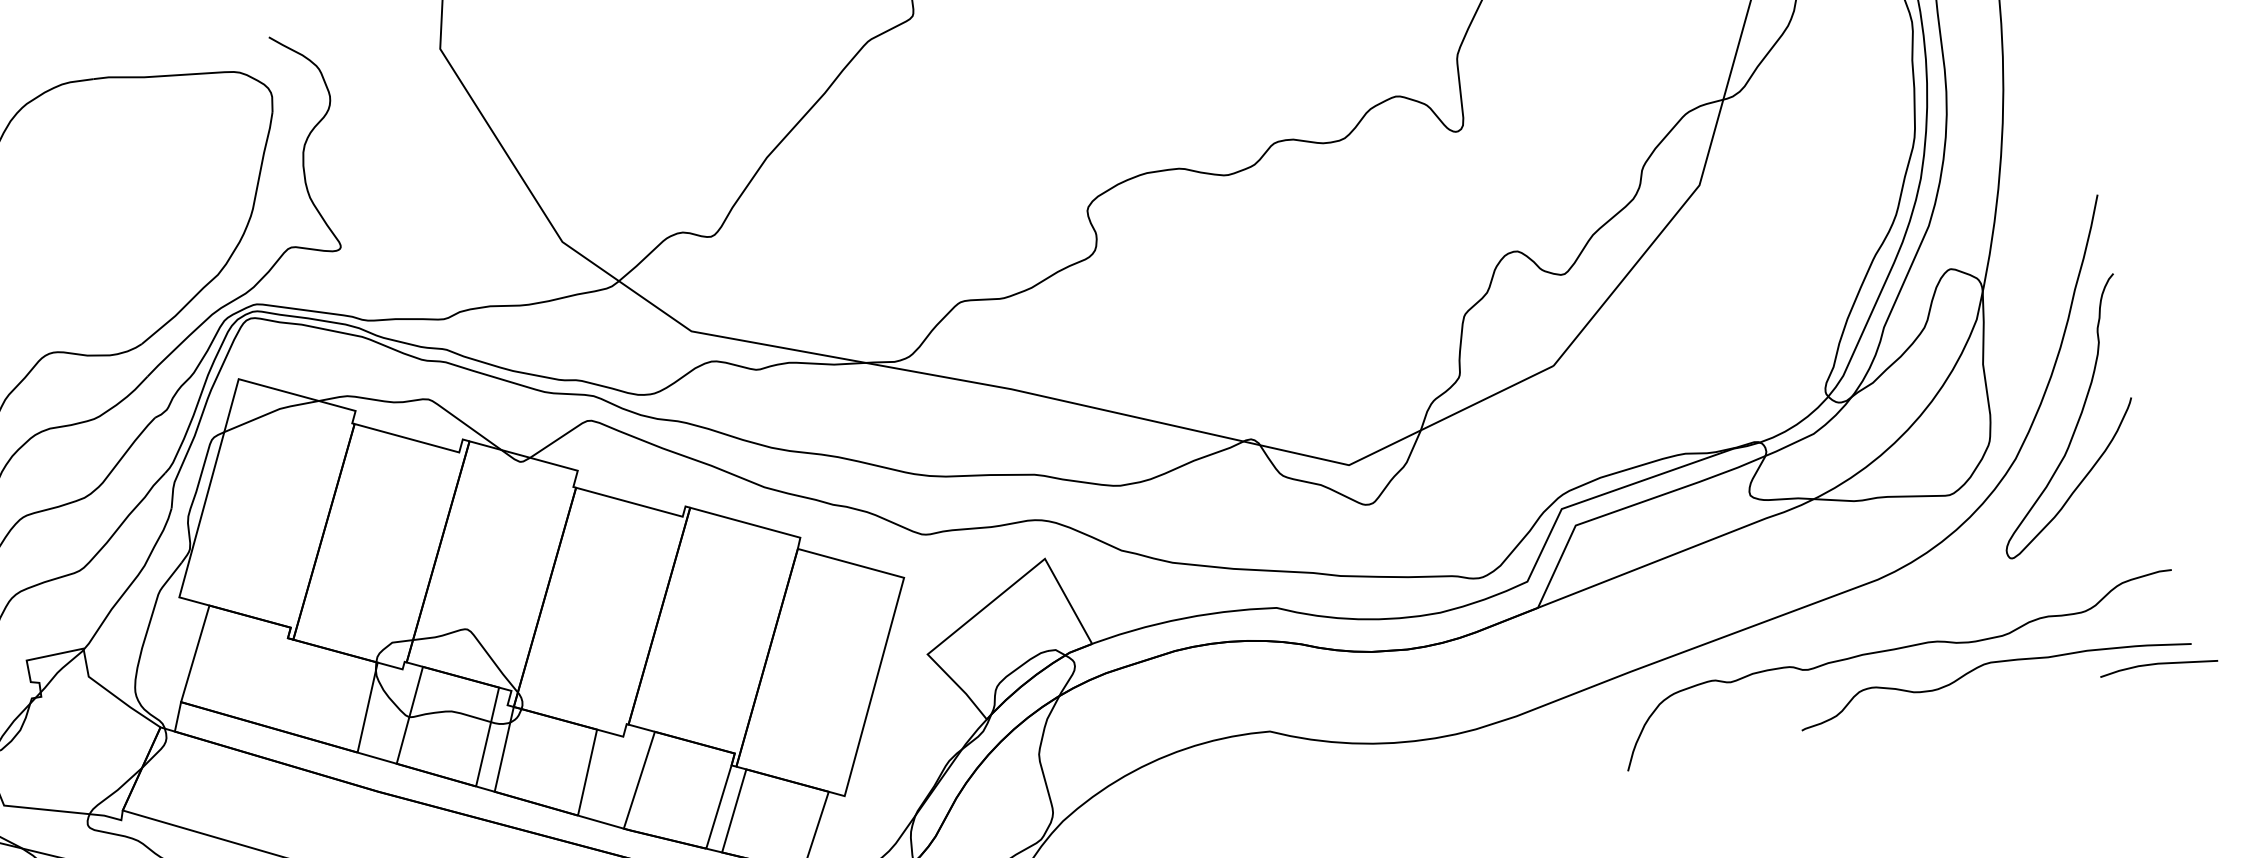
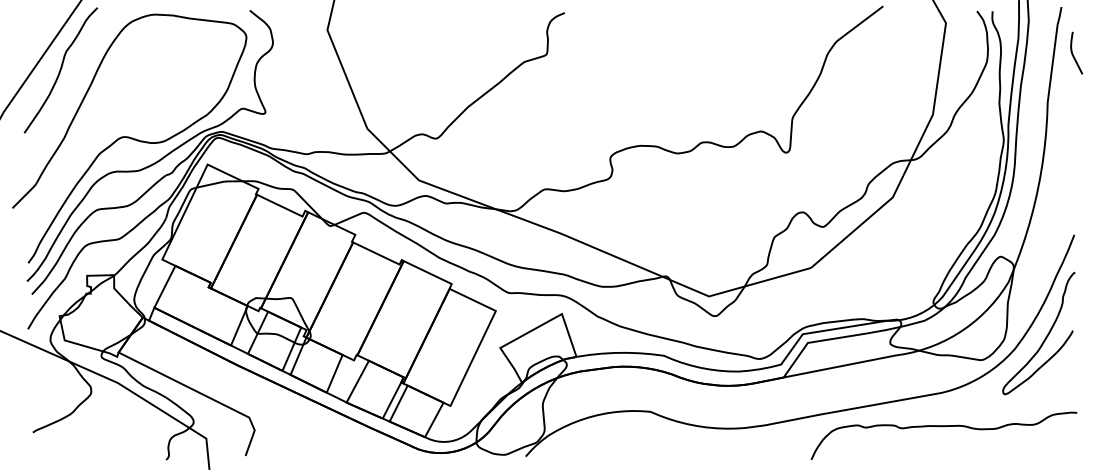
part: (2003, 662) -> (992, 441), removed

